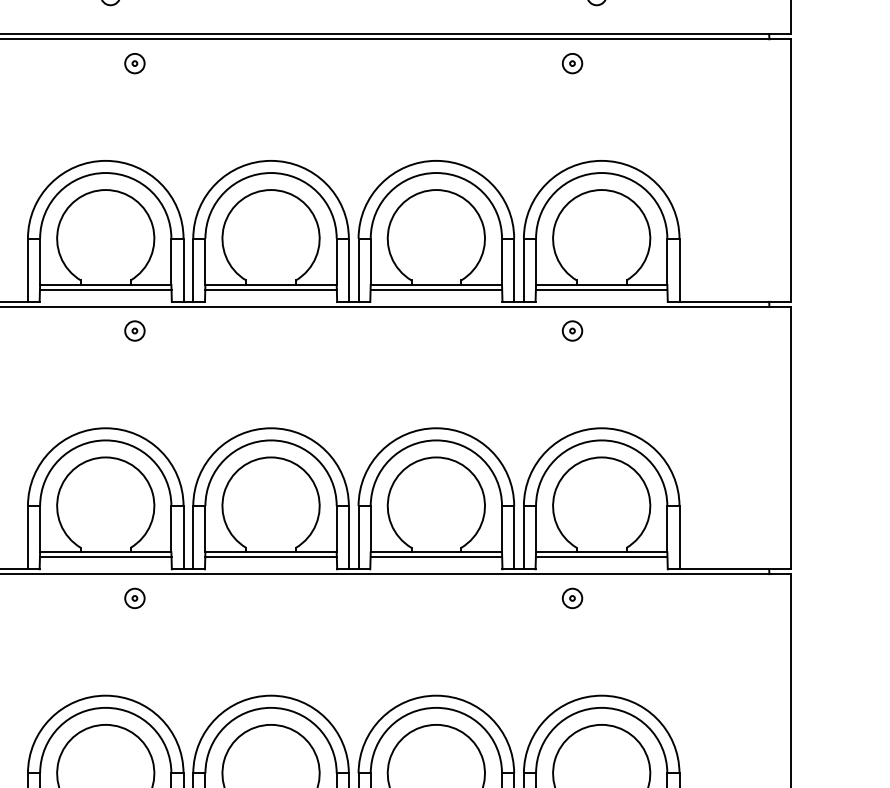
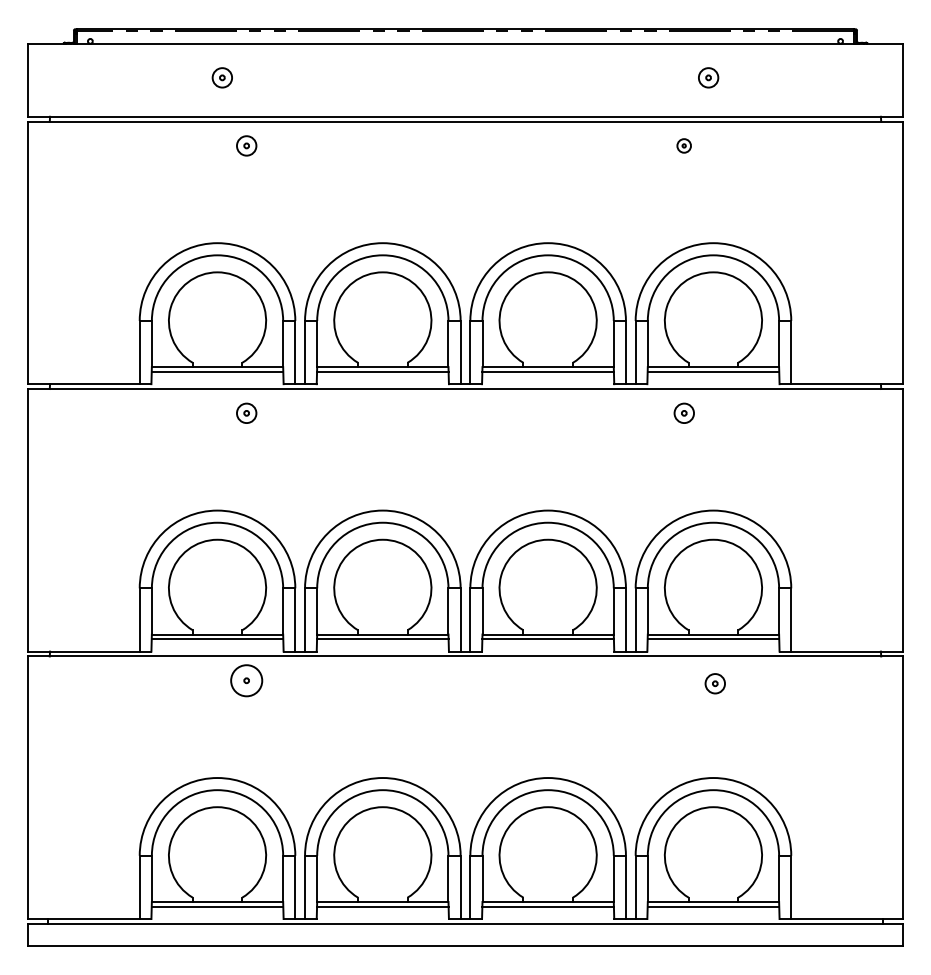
part: (571, 63) -> (683, 145), size x0.7
circle: (134, 598) -> (246, 680), size x1.6
part: (571, 598) -> (714, 683), moved

